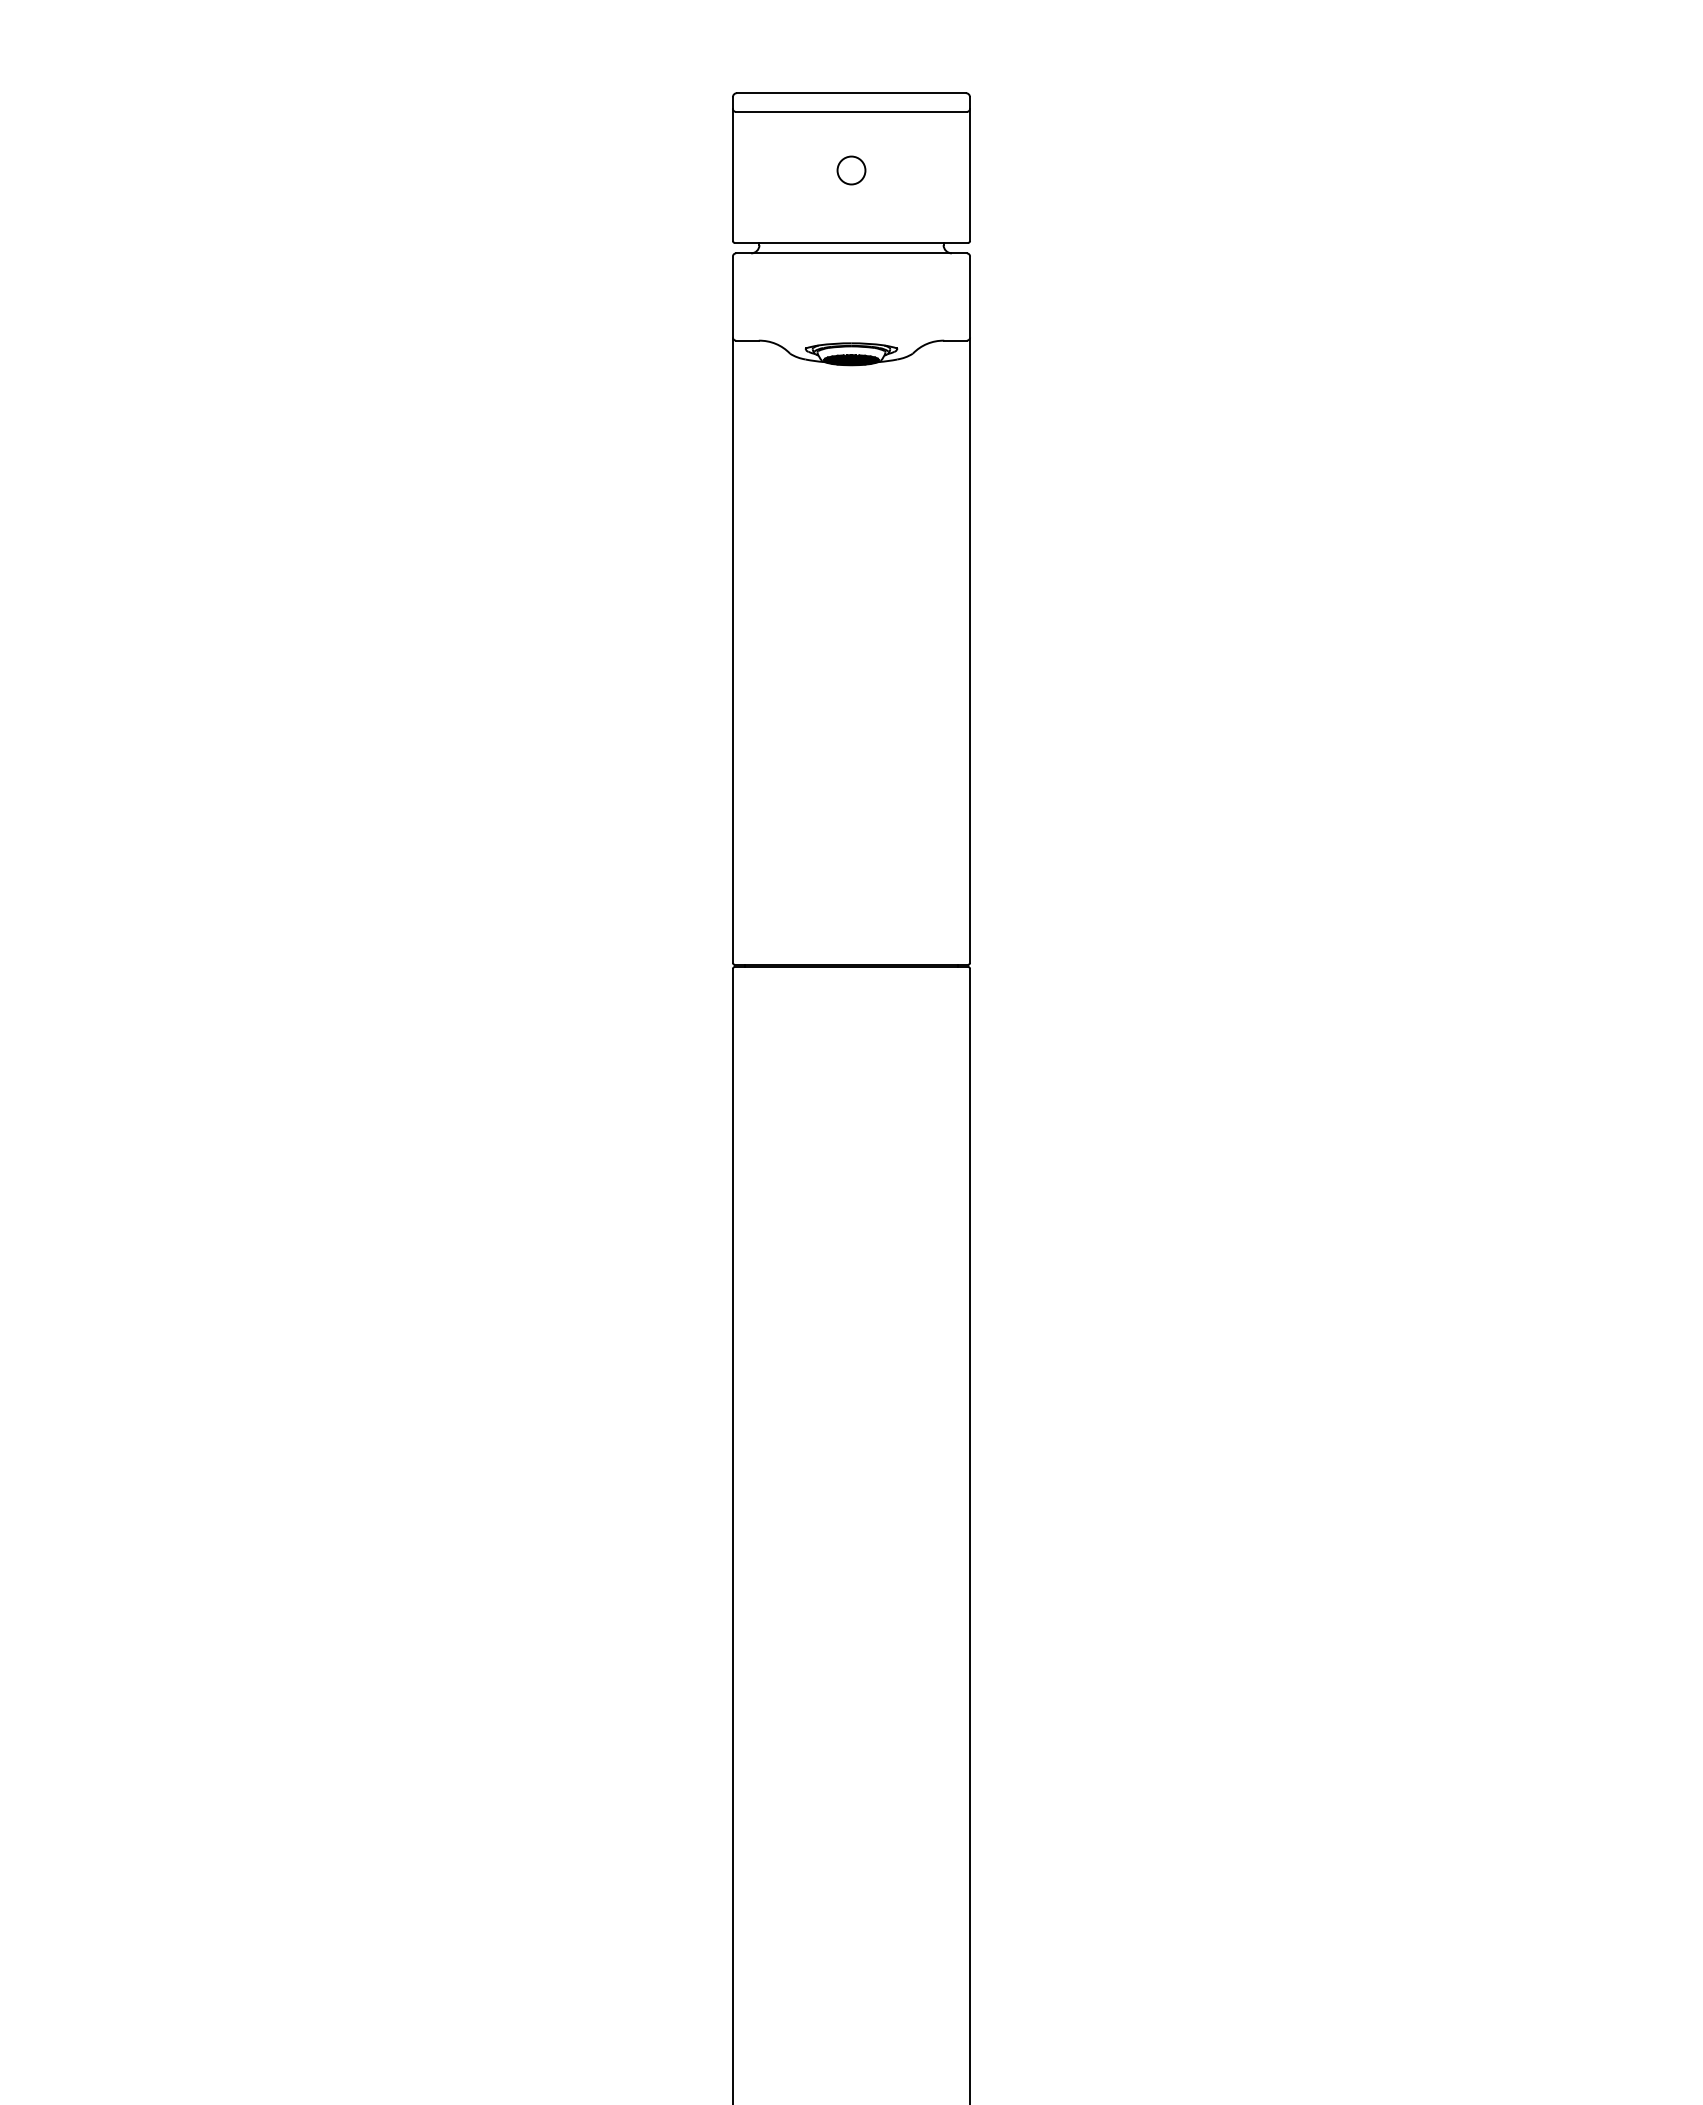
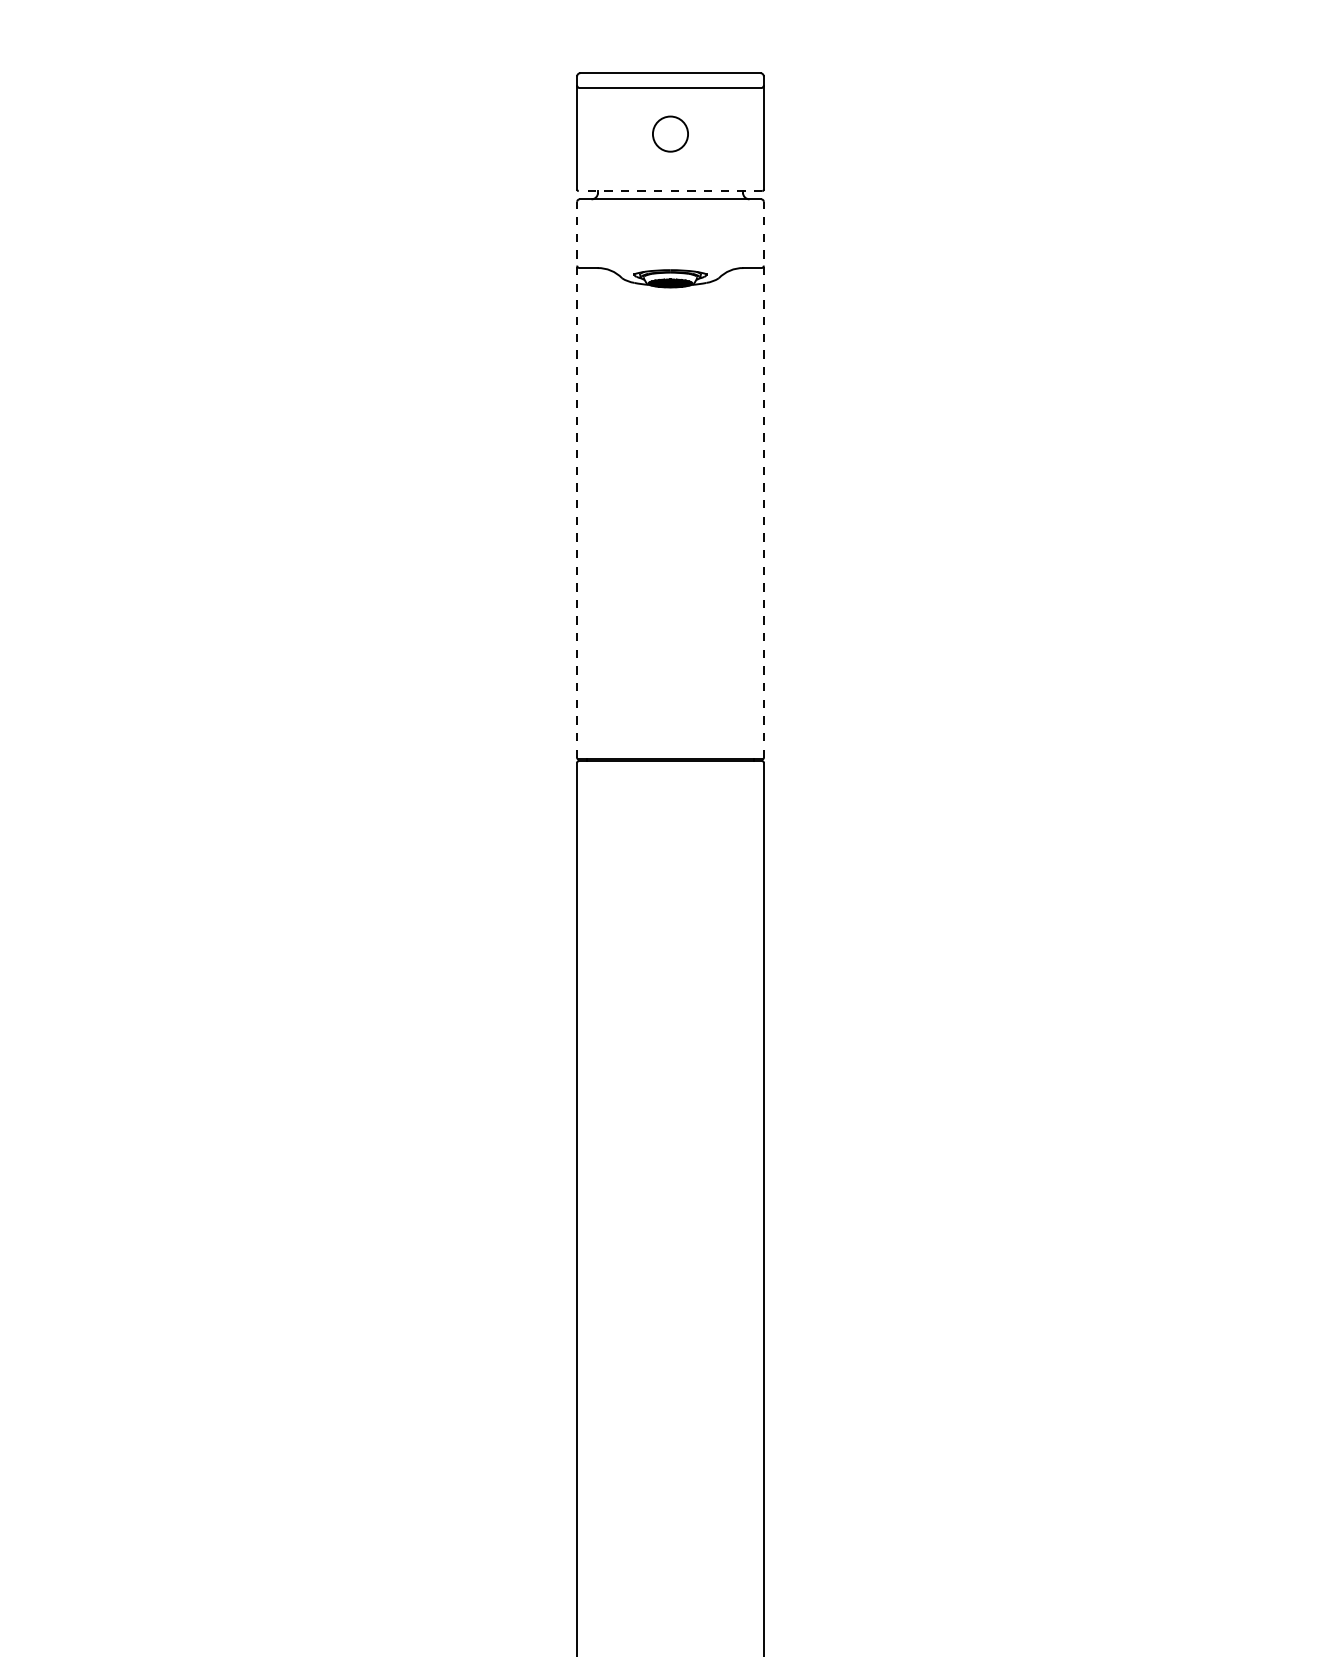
circle: (851, 170) -> (670, 134), size x1.6
line: (851, 242) -> (670, 190), solid -> dashed
line: (732, 609) -> (576, 479), solid -> dashed
line: (970, 609) -> (764, 479), solid -> dashed

